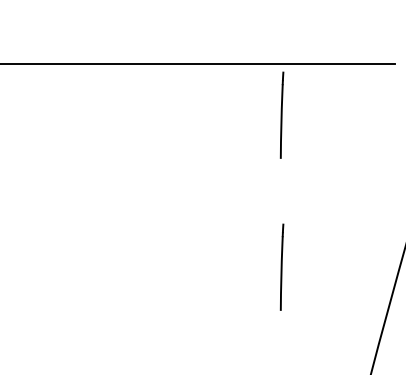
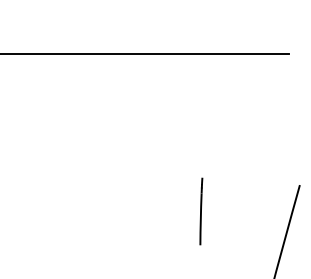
line: (281, 114) -> (200, 93), removed

